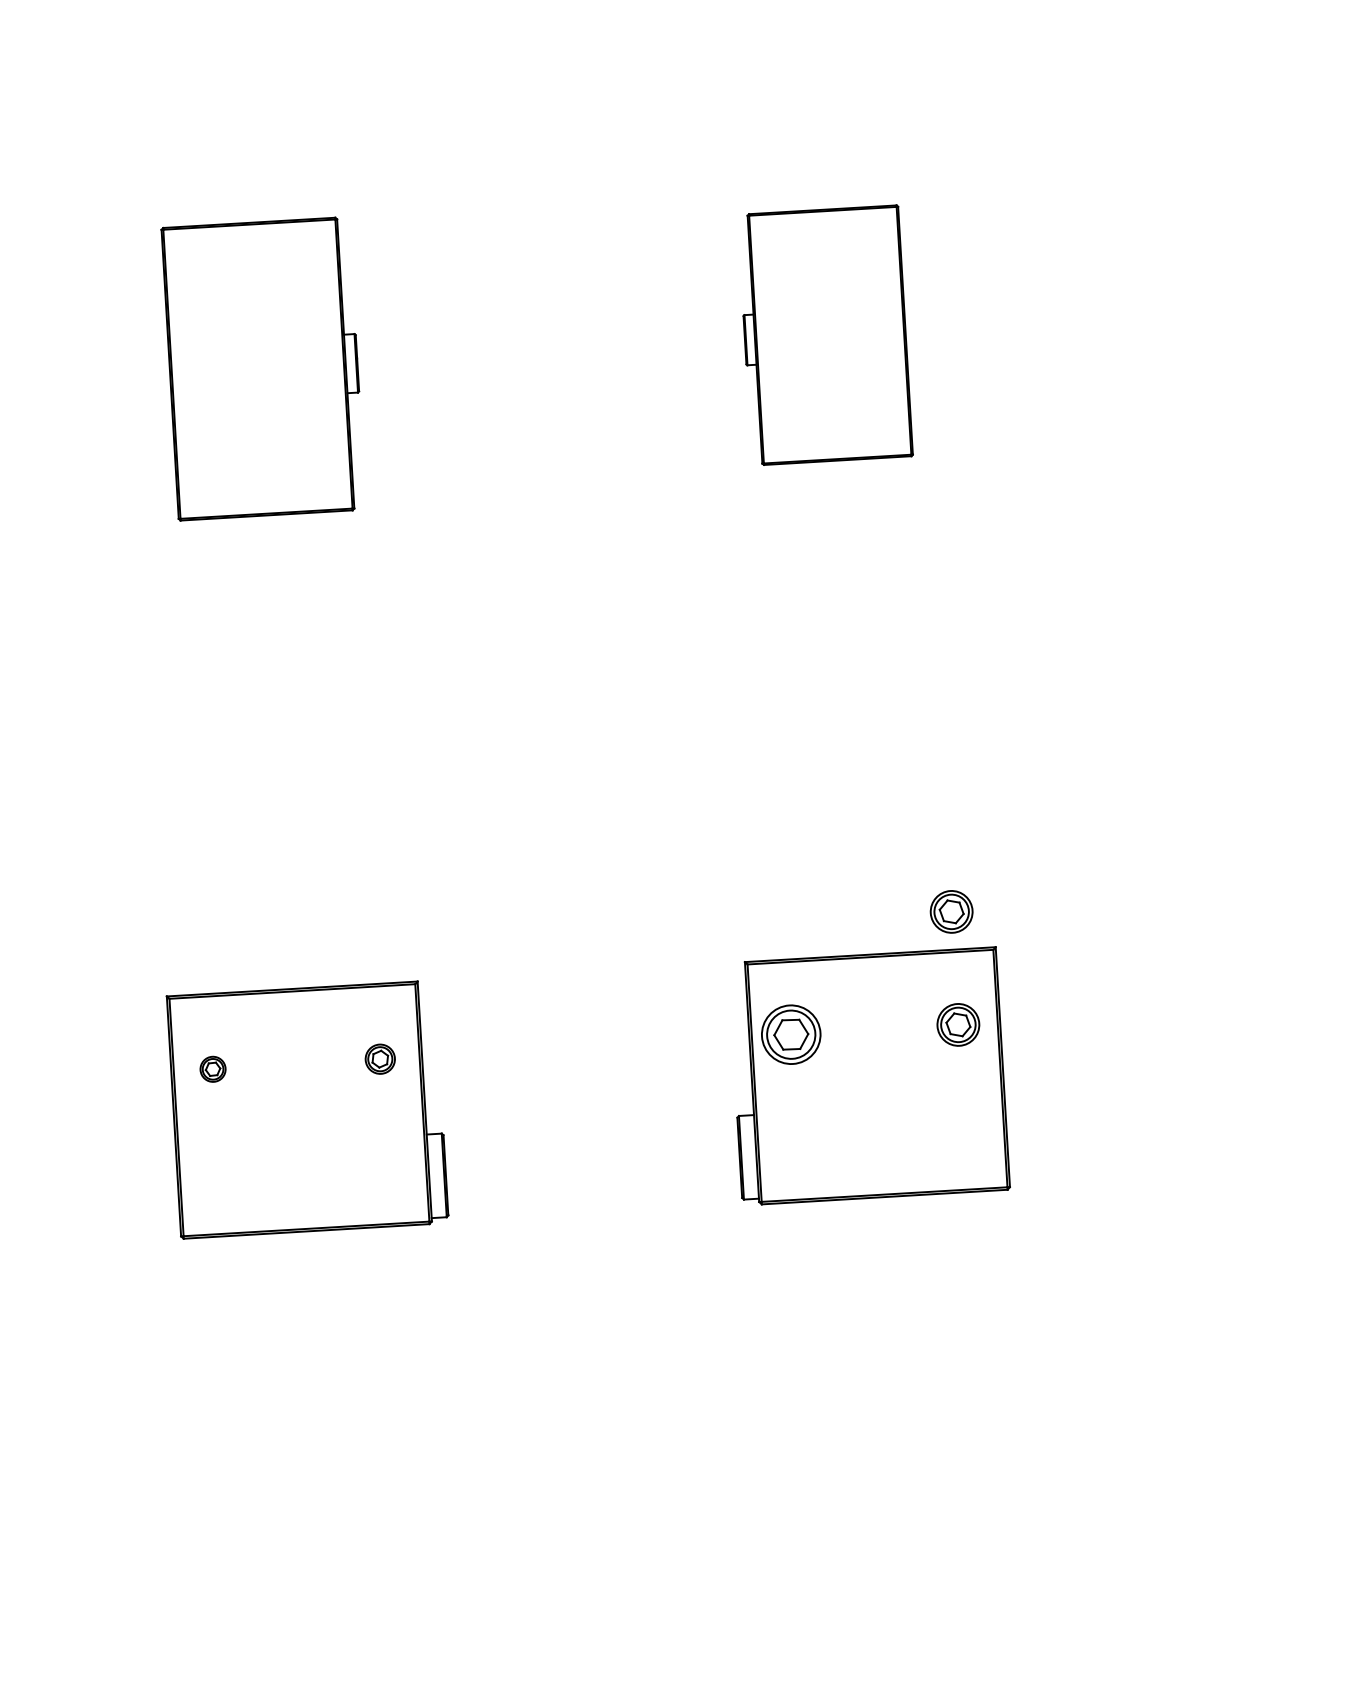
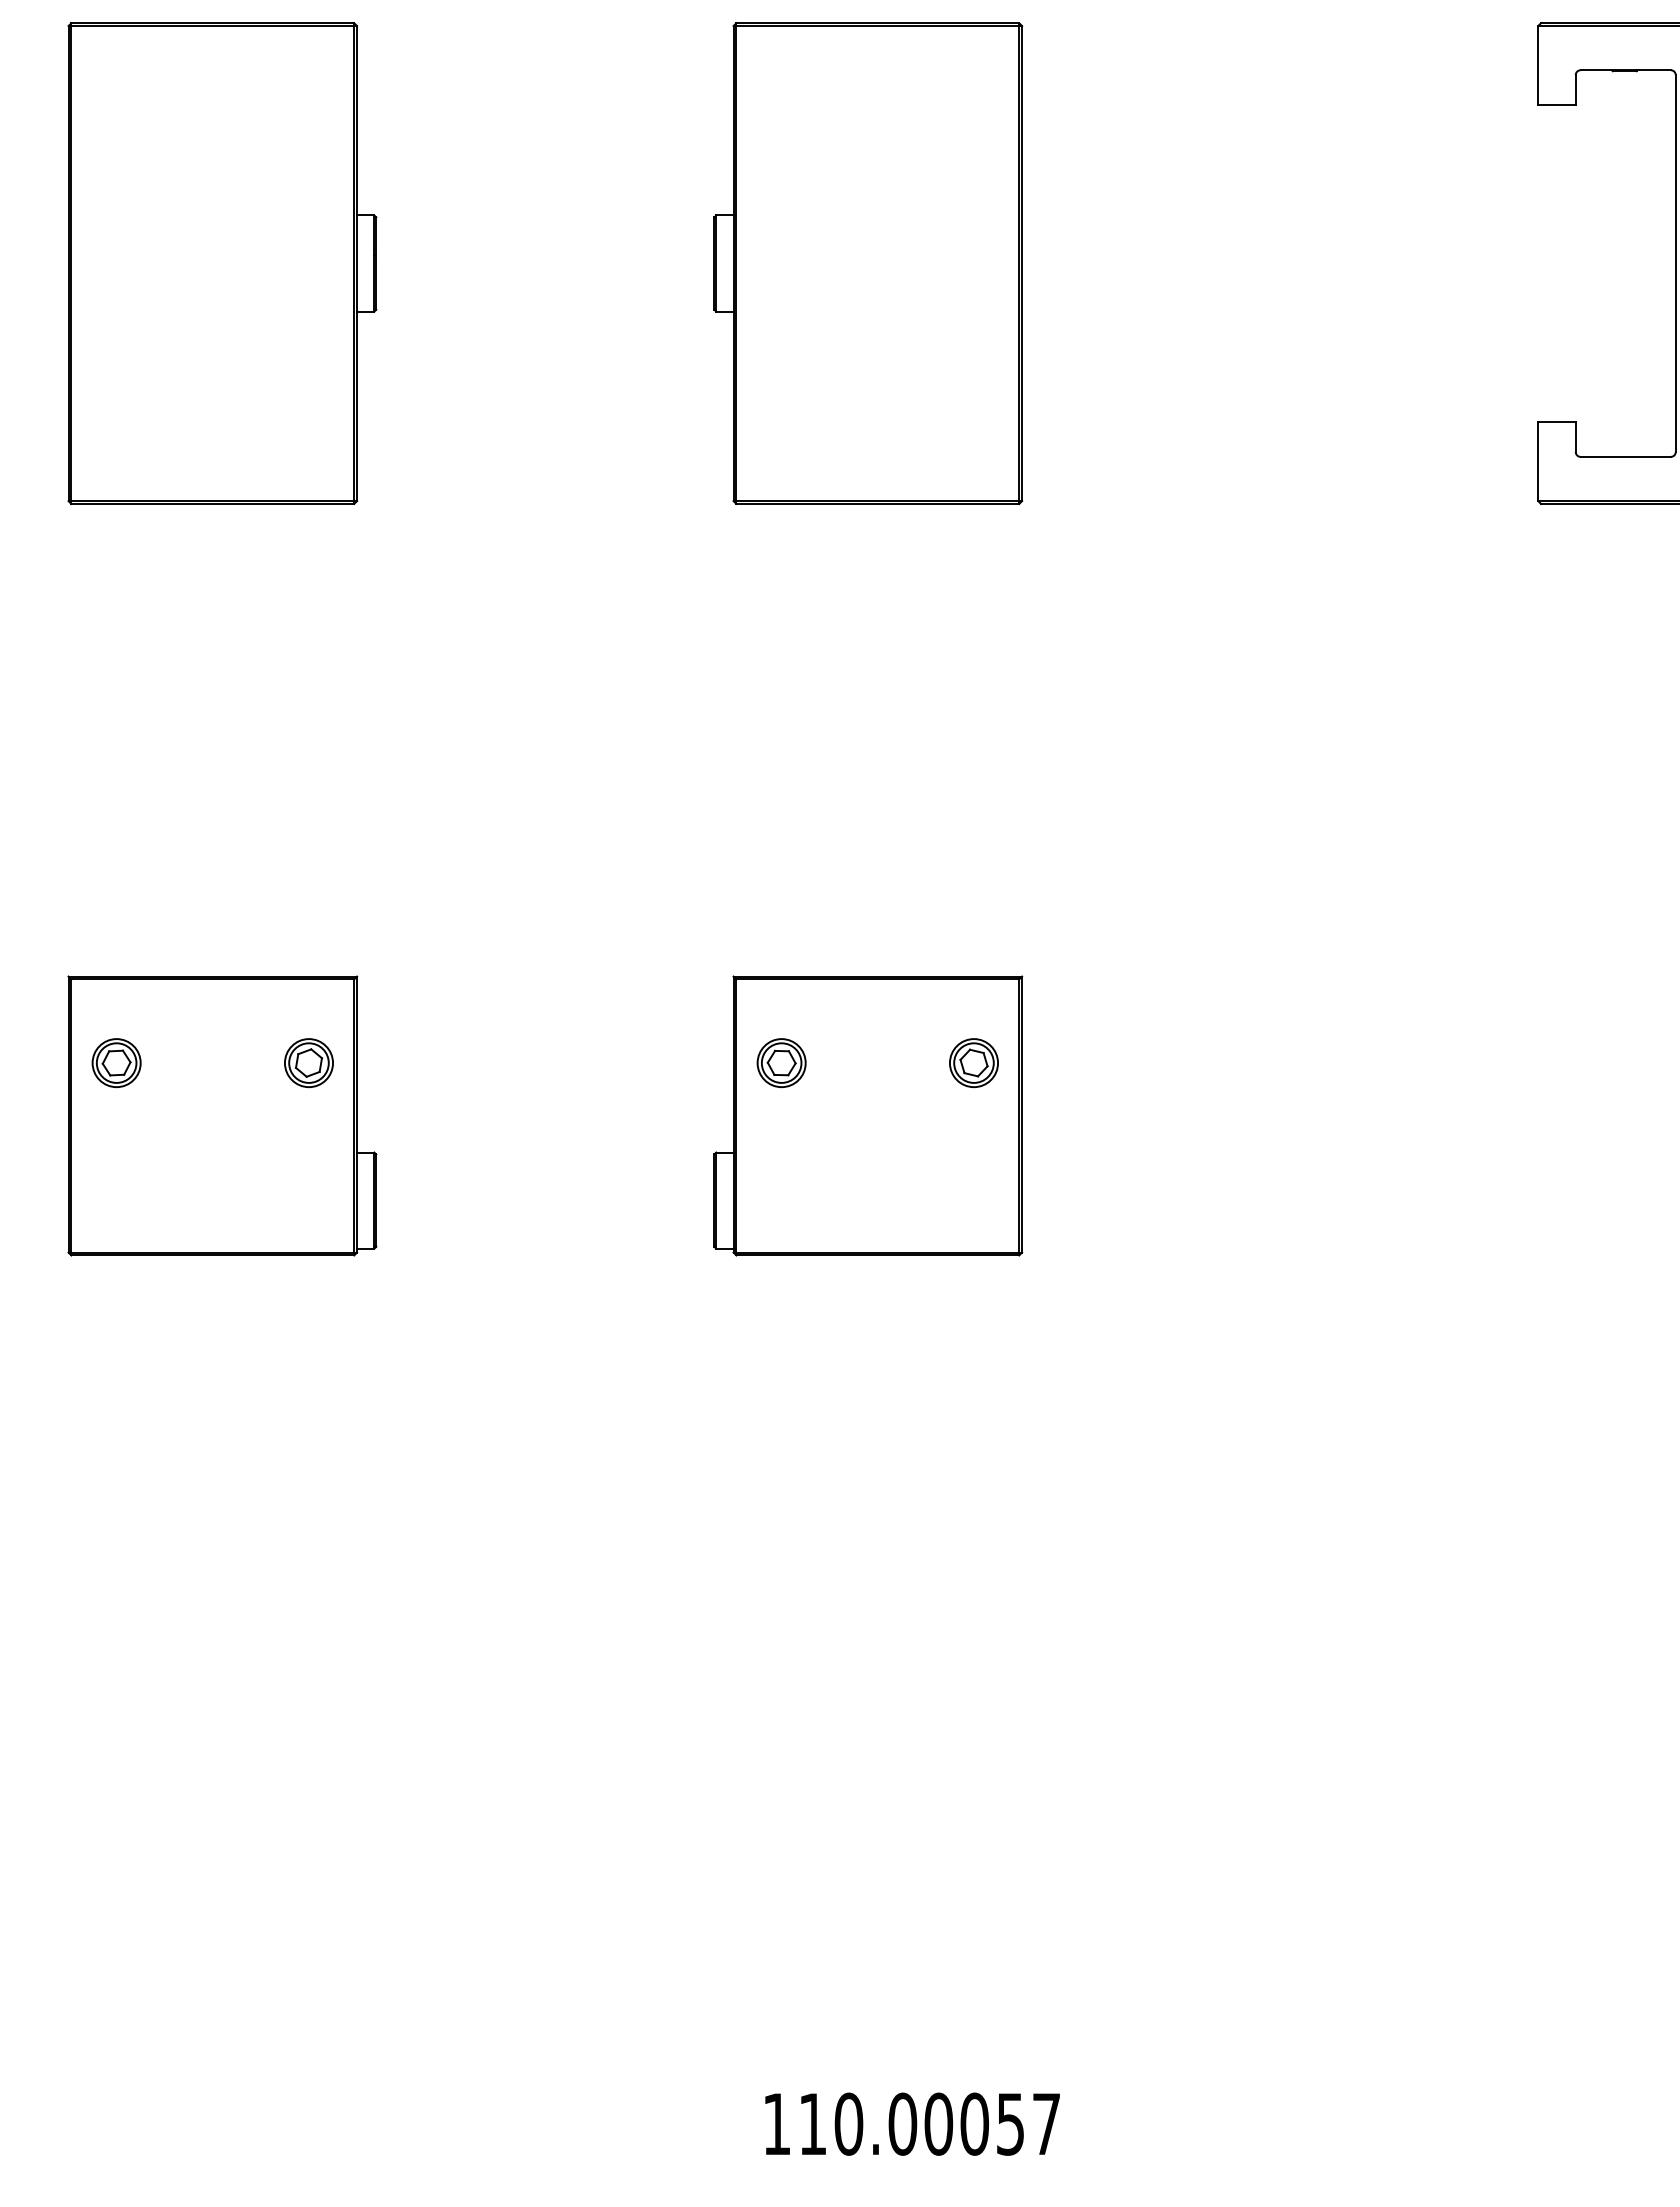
part: (825, 335) -> (868, 263), size x1.67
part: (263, 368) -> (222, 263), size x1.43
part: (951, 911) -> (973, 932), removed
part: (791, 1035) -> (781, 1063), size x0.71
part: (379, 1058) -> (308, 1062), size x1.43
part: (213, 1069) -> (116, 1063), size x1.67

